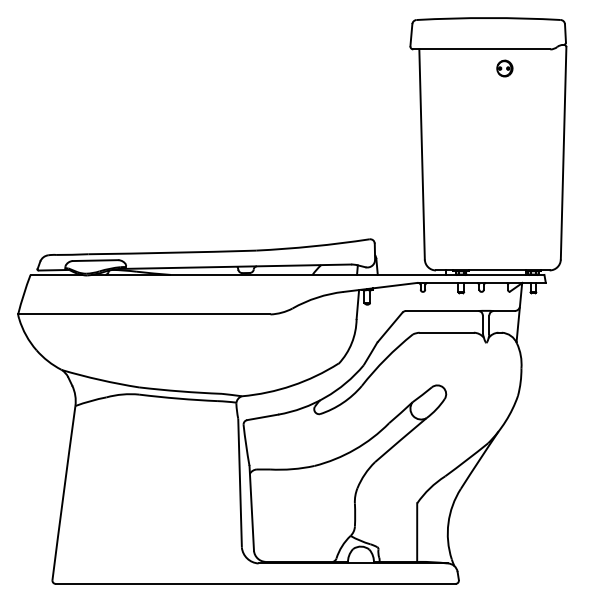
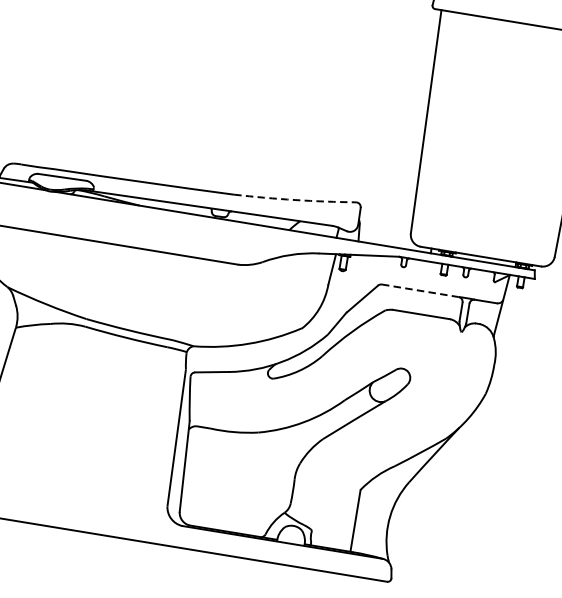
part: (504, 68) -> (528, 45), removed
arc: (313, 246) -> (295, 200), solid -> dashed
line: (442, 311) -> (420, 291), solid -> dashed

